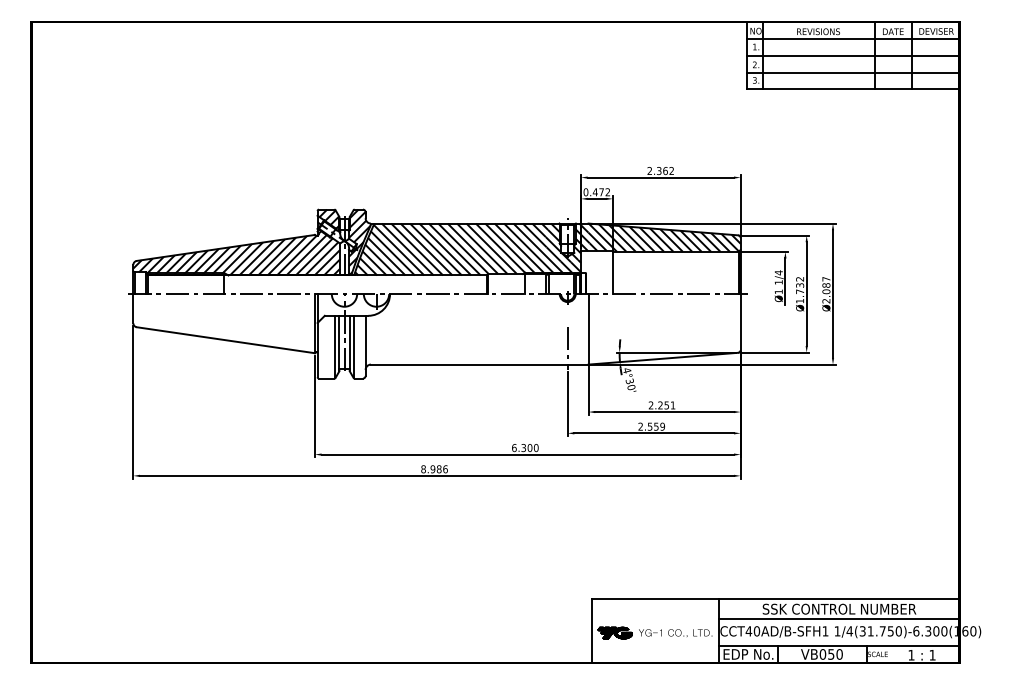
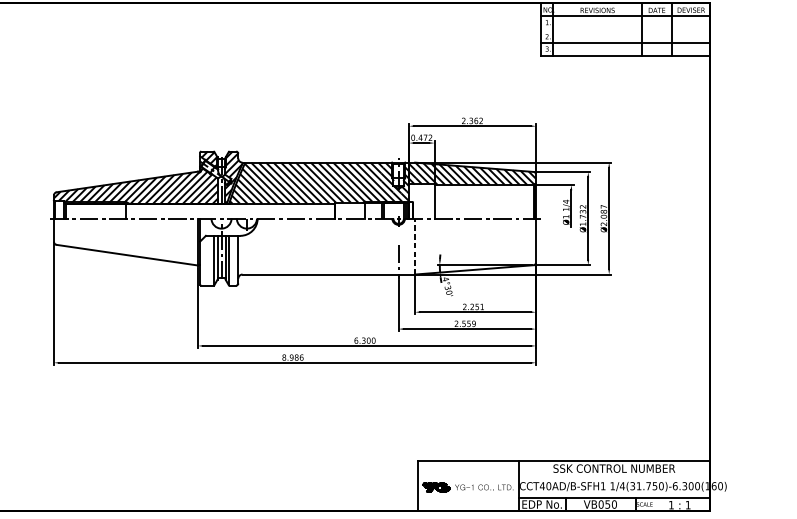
line: (852, 55) -> (624, 29), removed
line: (588, 328) -> (415, 245), solid -> dashed
line: (839, 619) -> (614, 476), removed

